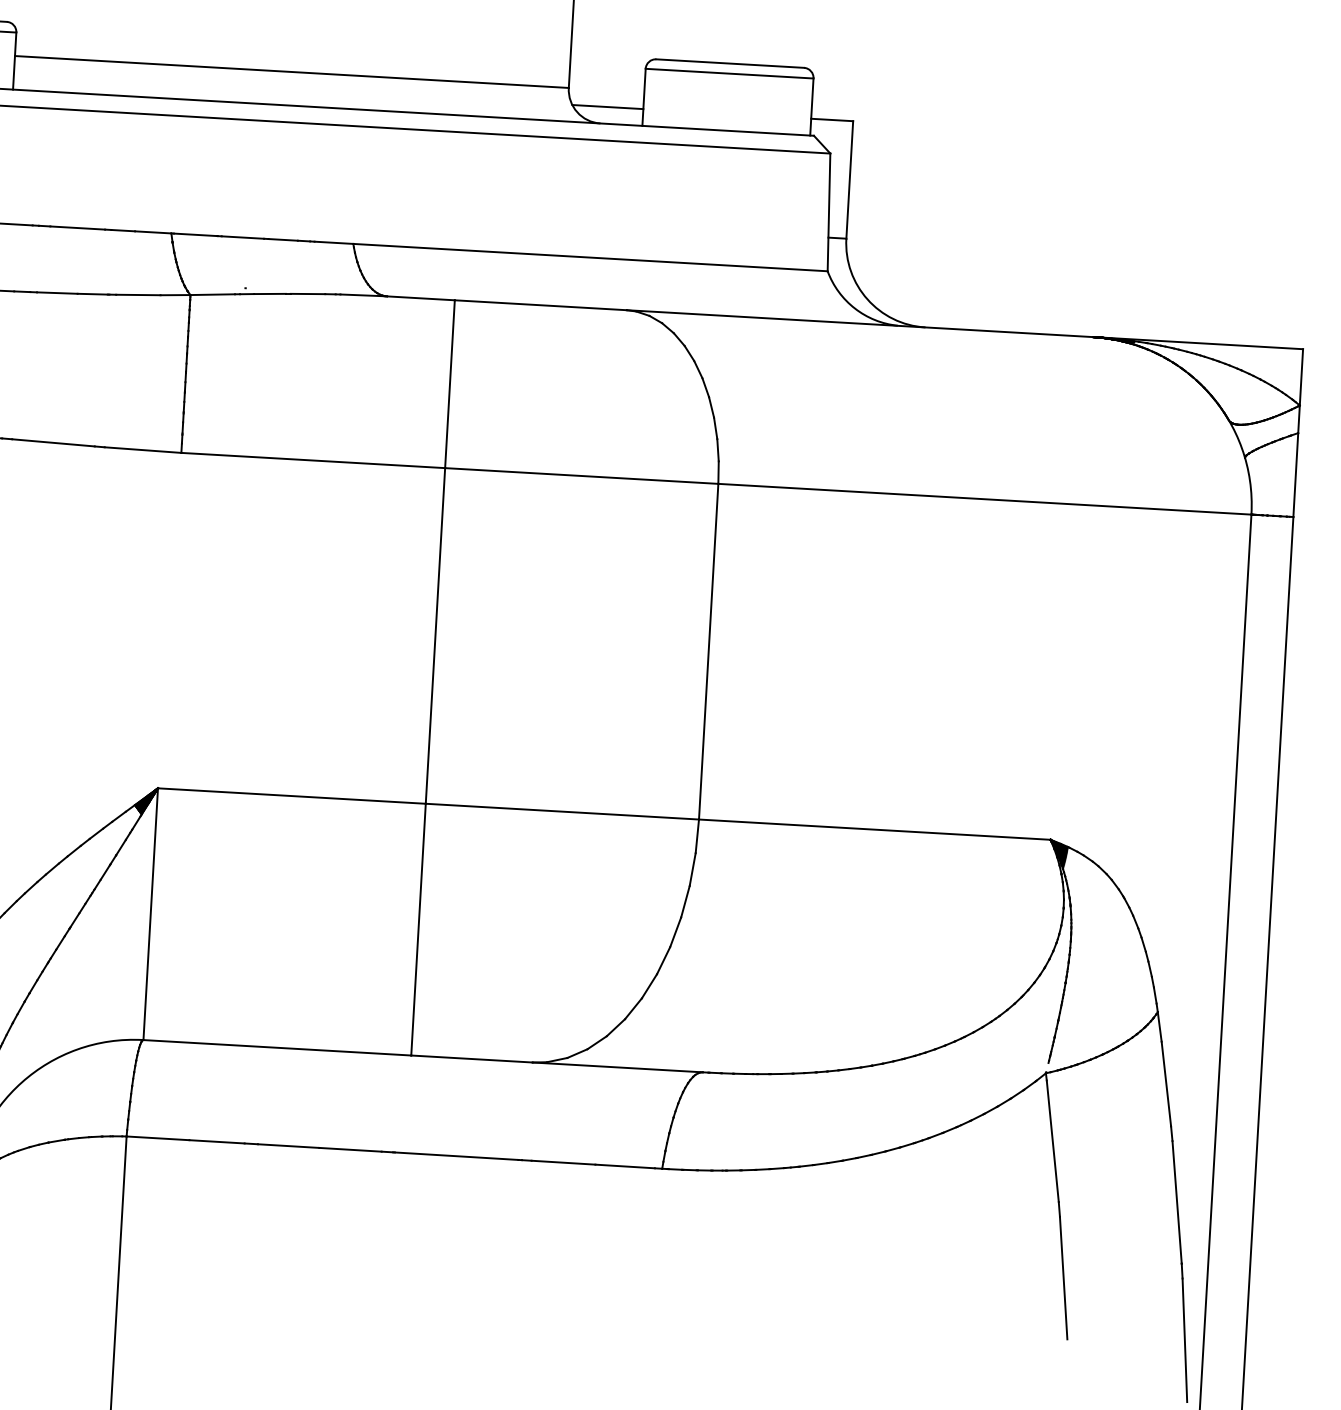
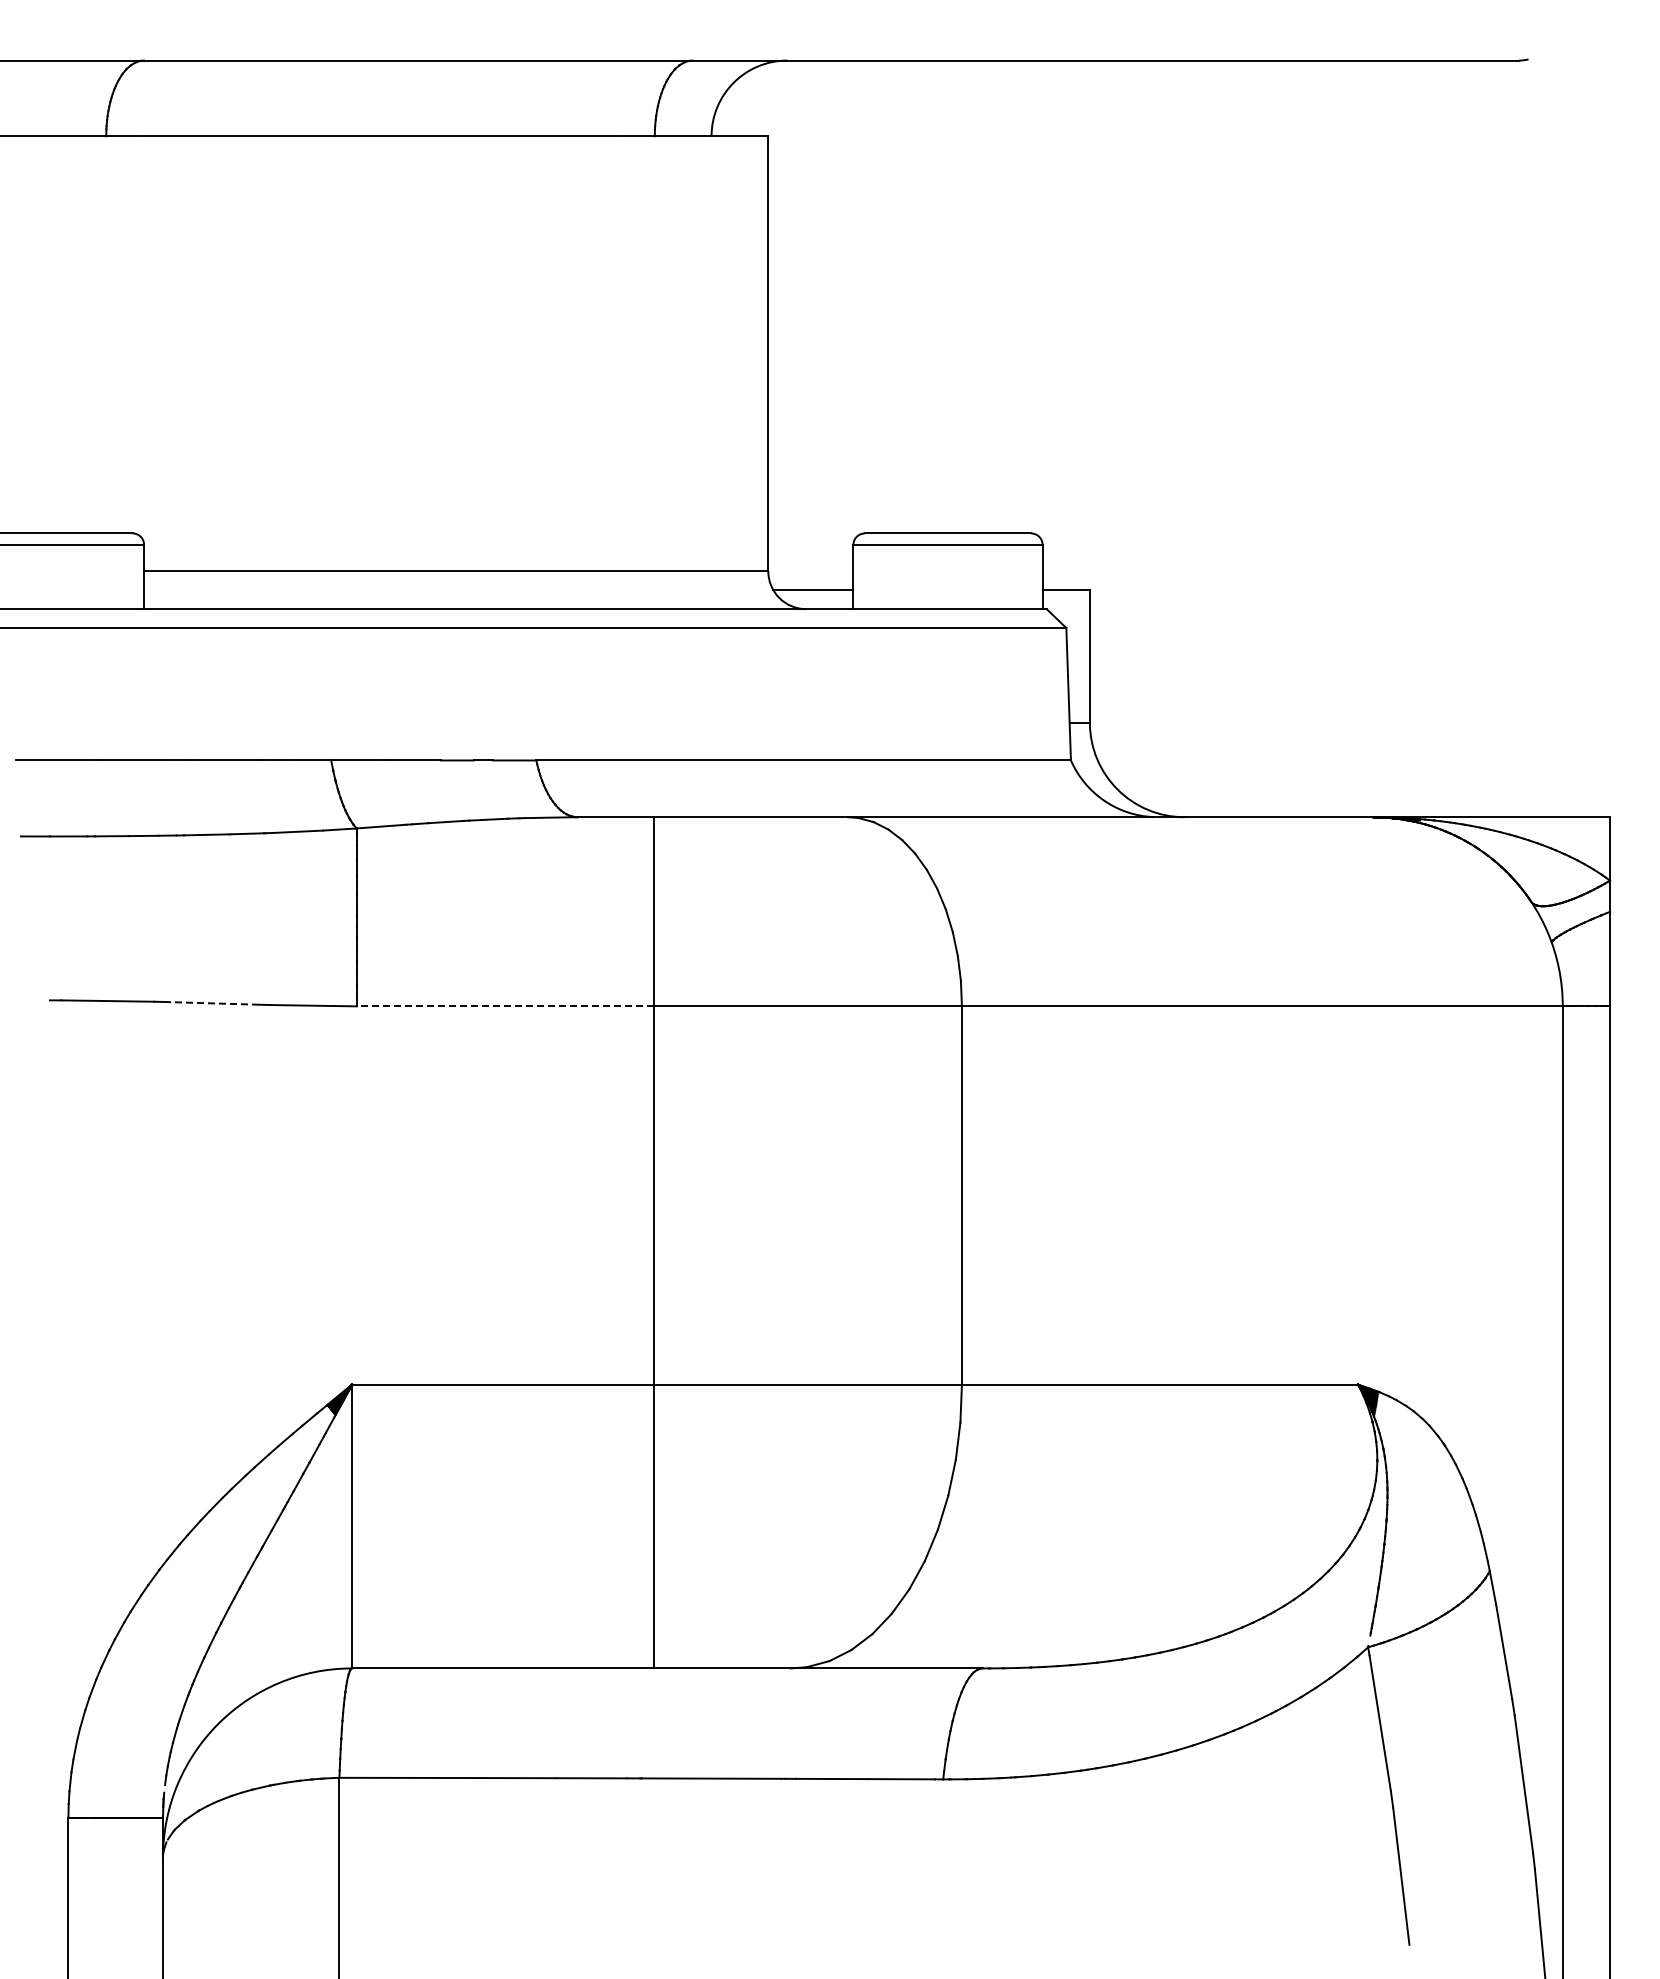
line: (53, 442) -> (212, 1003), solid -> dashed
line: (313, 460) -> (505, 1006), solid -> dashed

